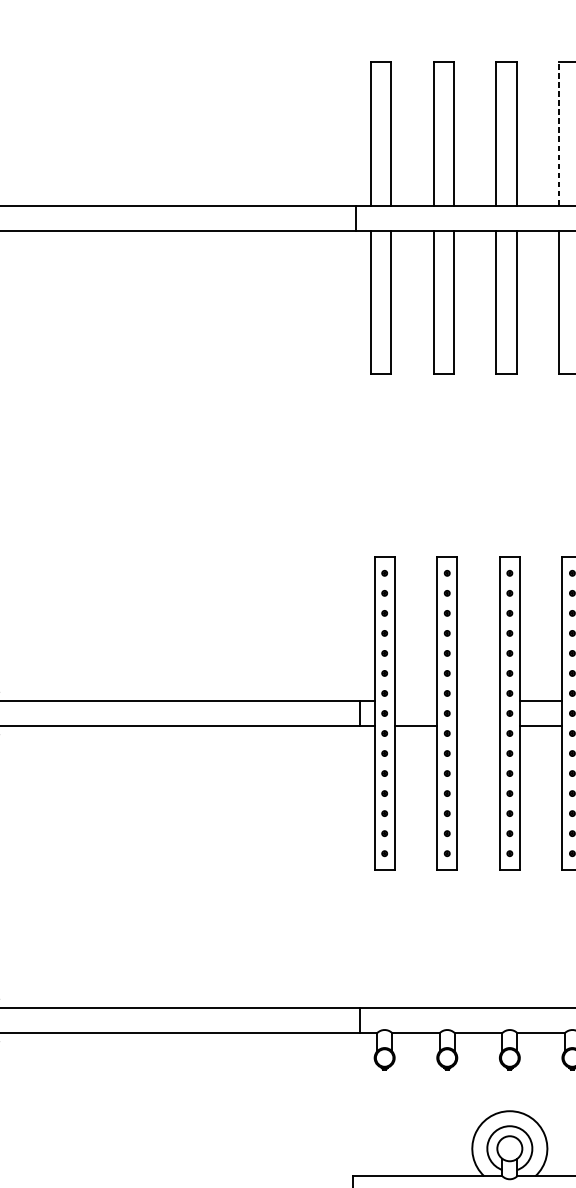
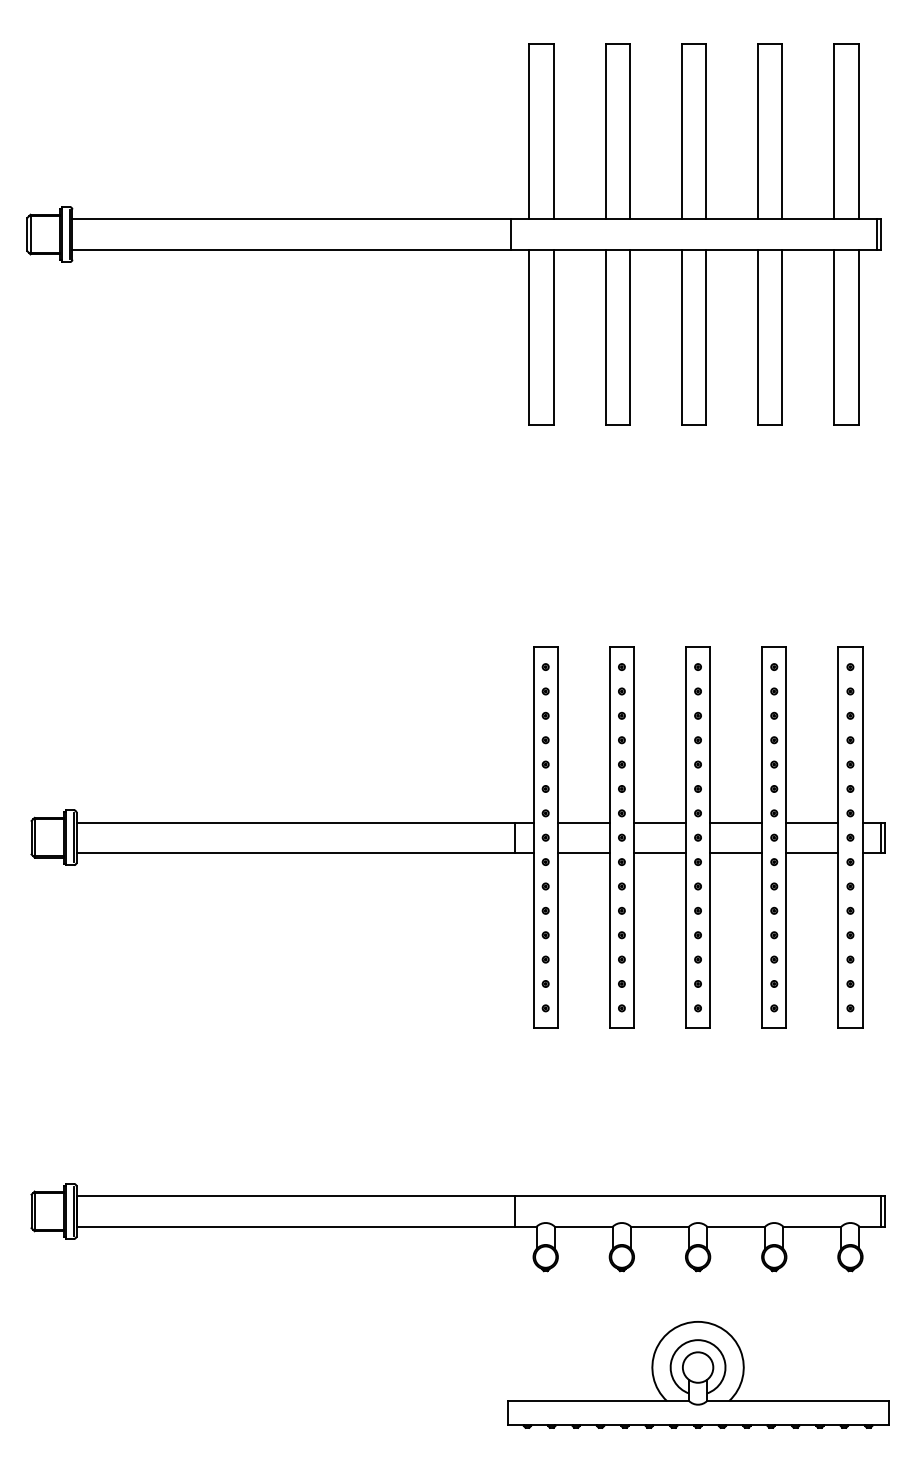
line: (558, 133) -> (757, 131), dashed -> solid
line: (415, 700) -> (583, 822), added
line: (478, 700) -> (659, 822), added
line: (478, 725) -> (659, 852), added

